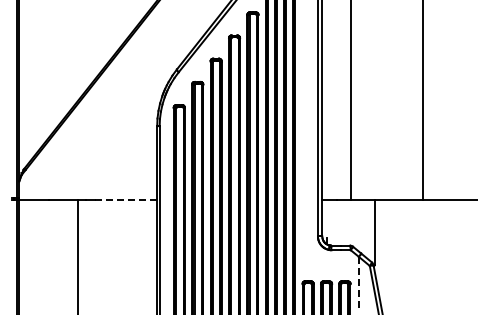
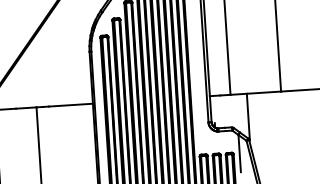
line: (126, 199) -> (71, 104), dashed -> solid
line: (358, 283) -> (239, 153), dashed -> solid

